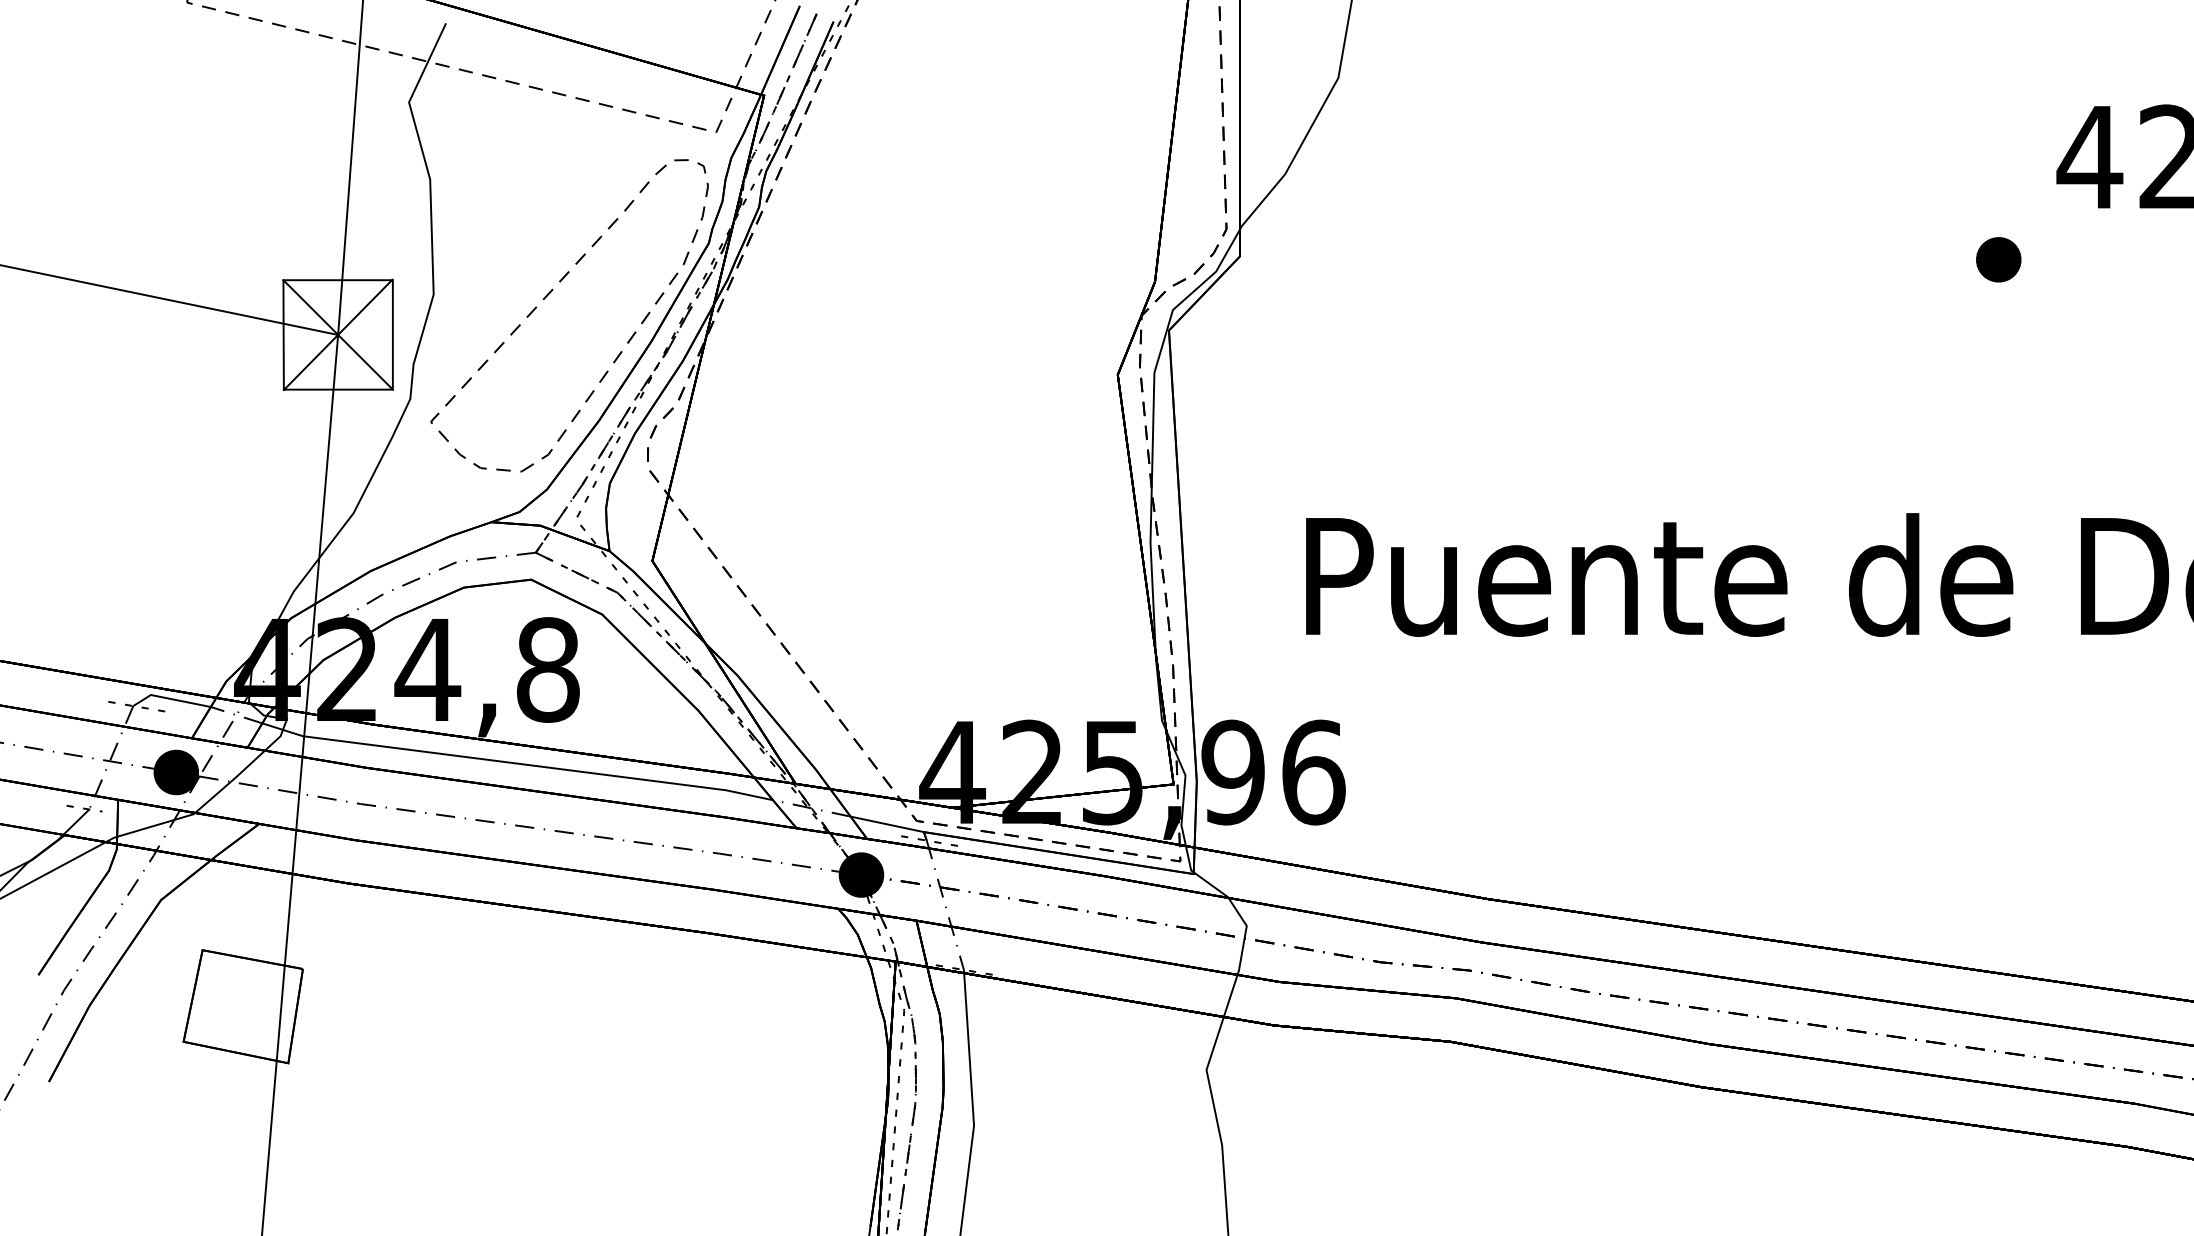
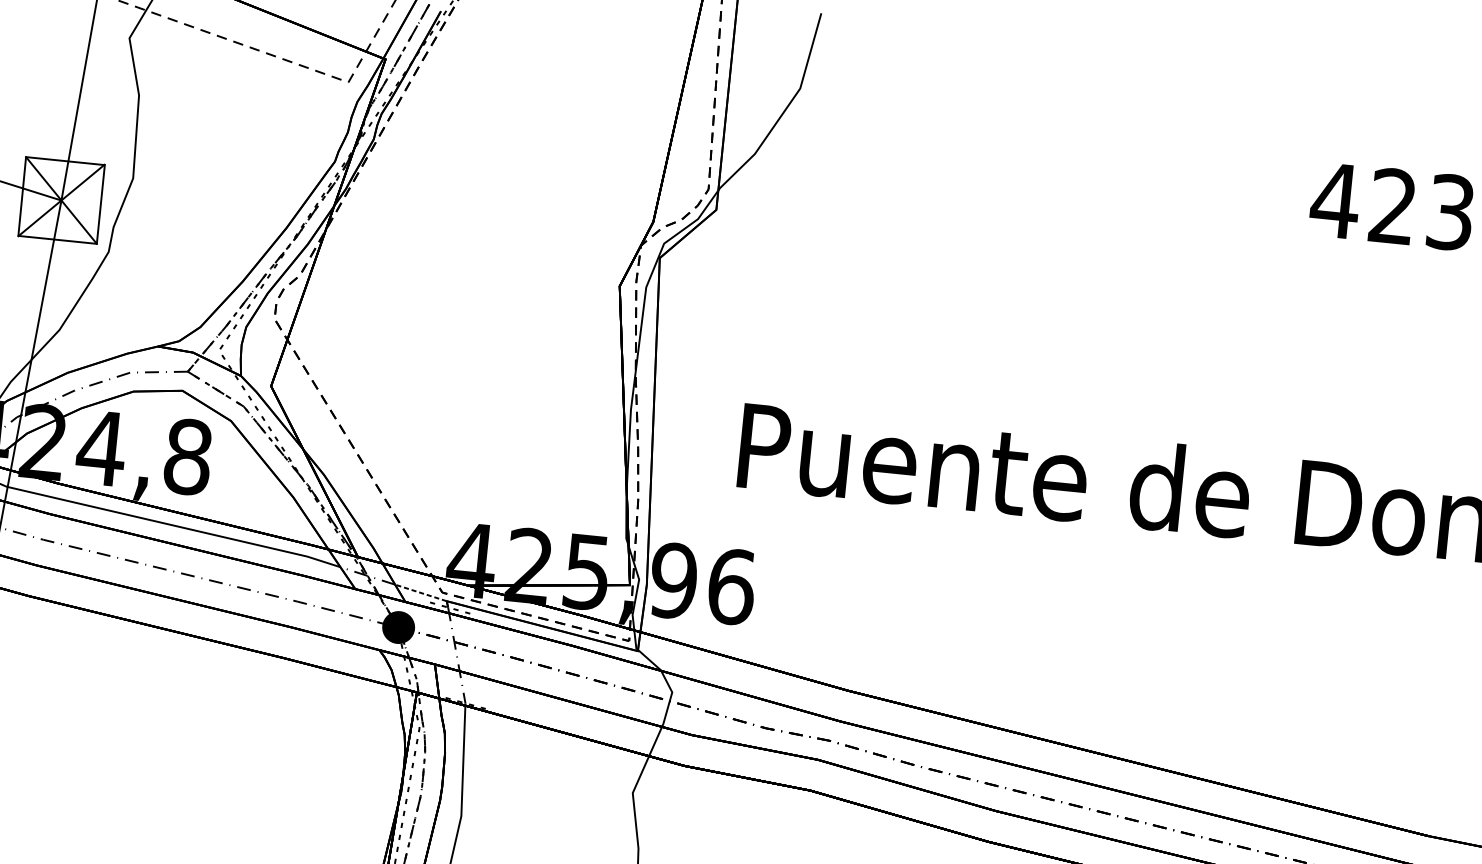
part: (1998, 259) -> (1262, 267), removed
part: (549, 294) -> (216, 186), removed
line: (886, 824) -> (420, 592), solid -> dashed

